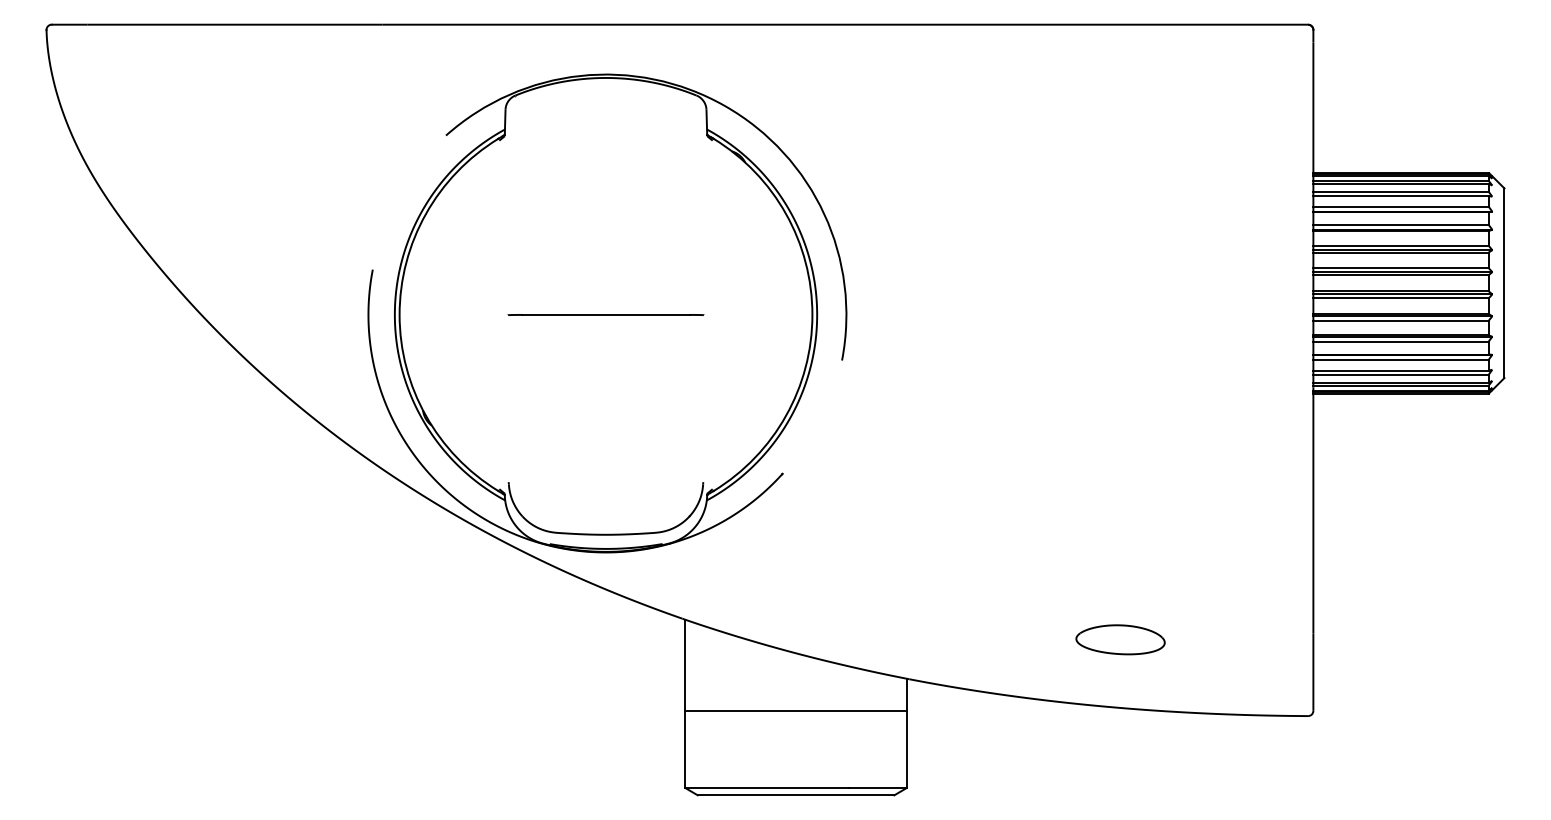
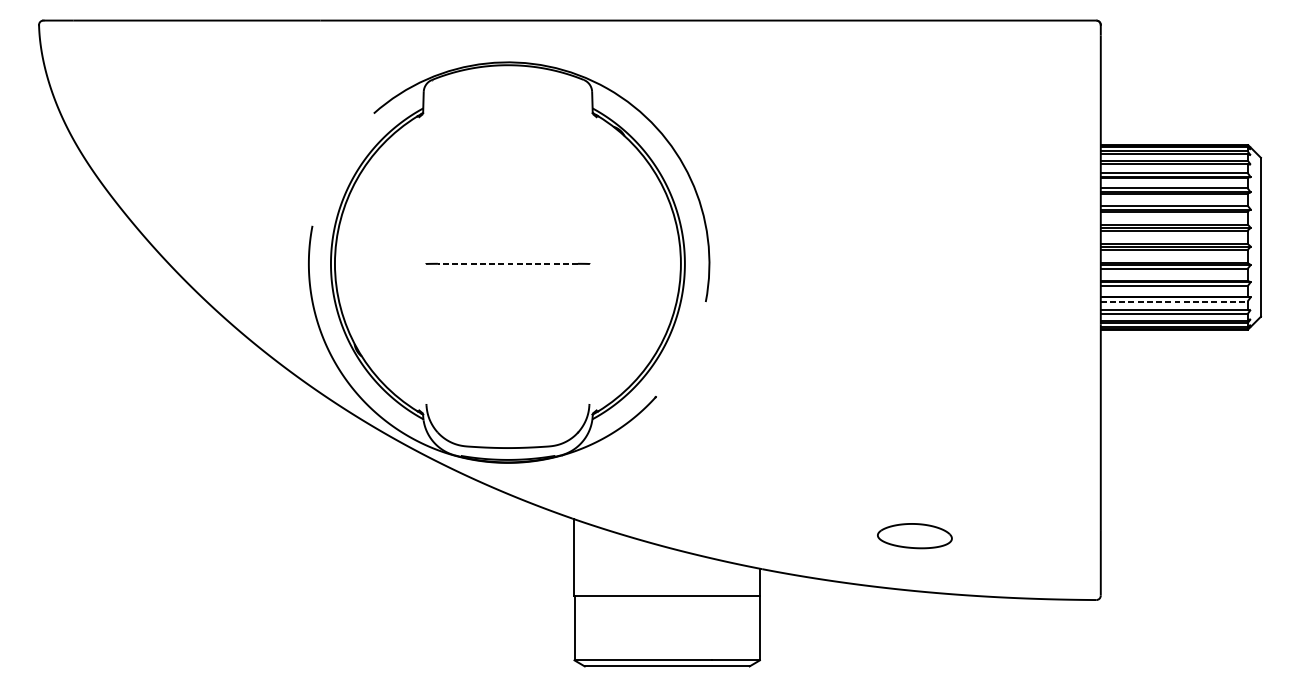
line: (606, 314) -> (508, 263), solid -> dashed
line: (1401, 359) -> (1174, 301), solid -> dashed
part: (1120, 639) -> (914, 535), moved

